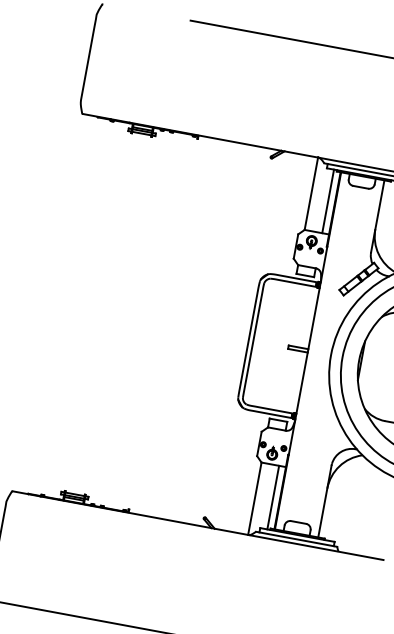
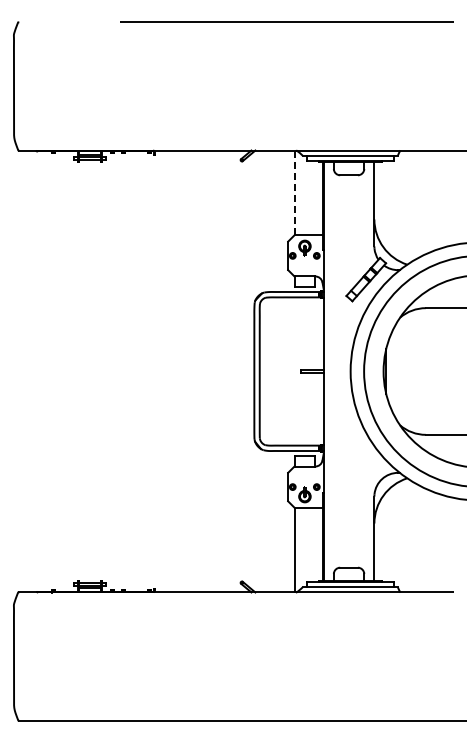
line: (311, 193) -> (294, 192), solid -> dashed
line: (328, 200) -> (315, 197), removed
line: (273, 497) -> (315, 544), removed

